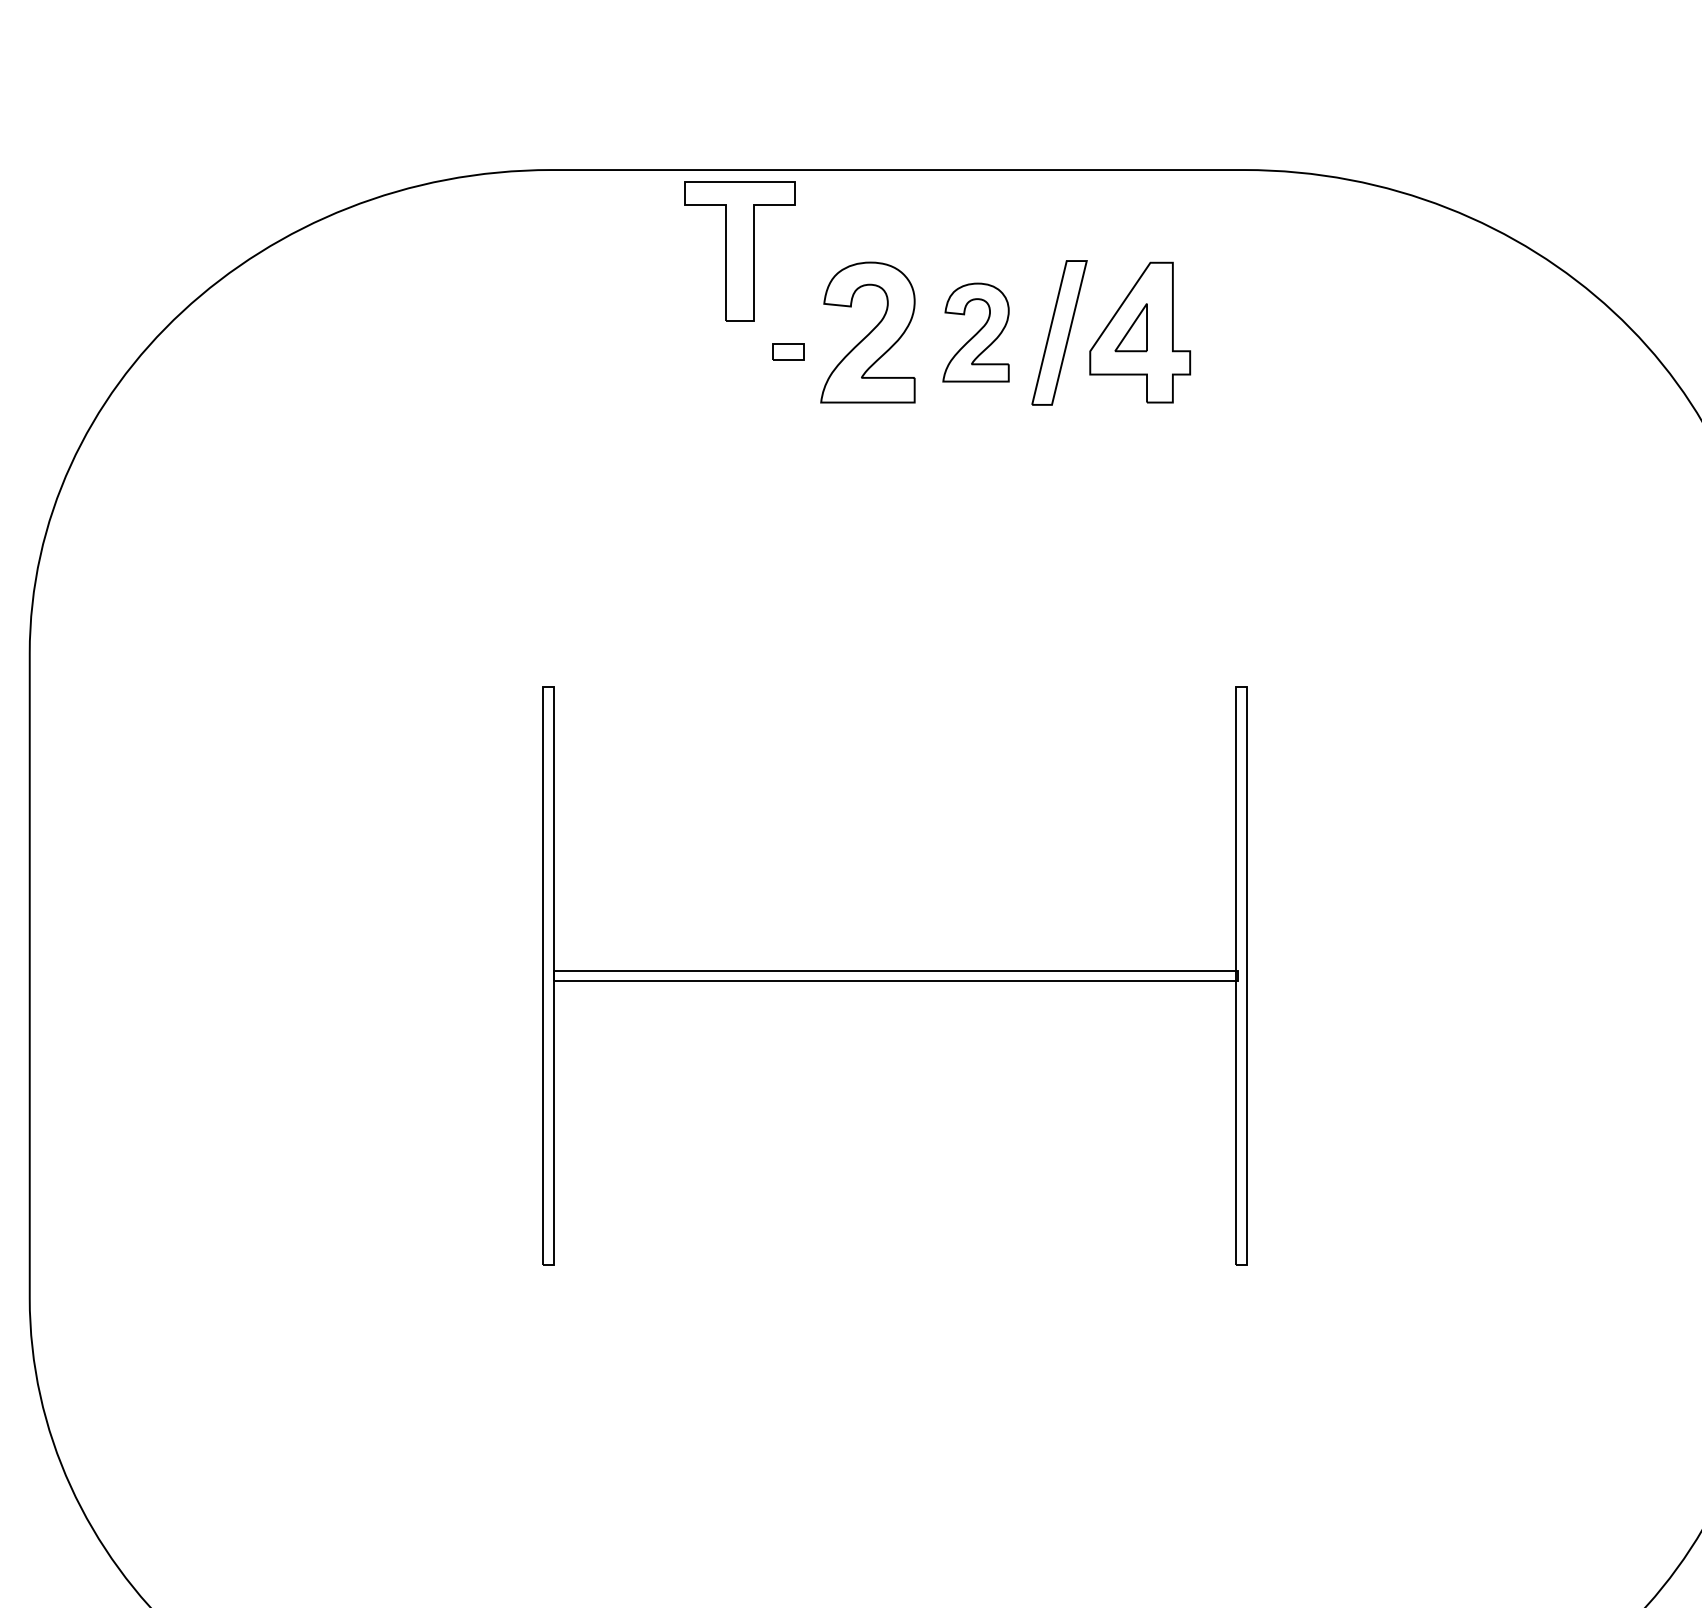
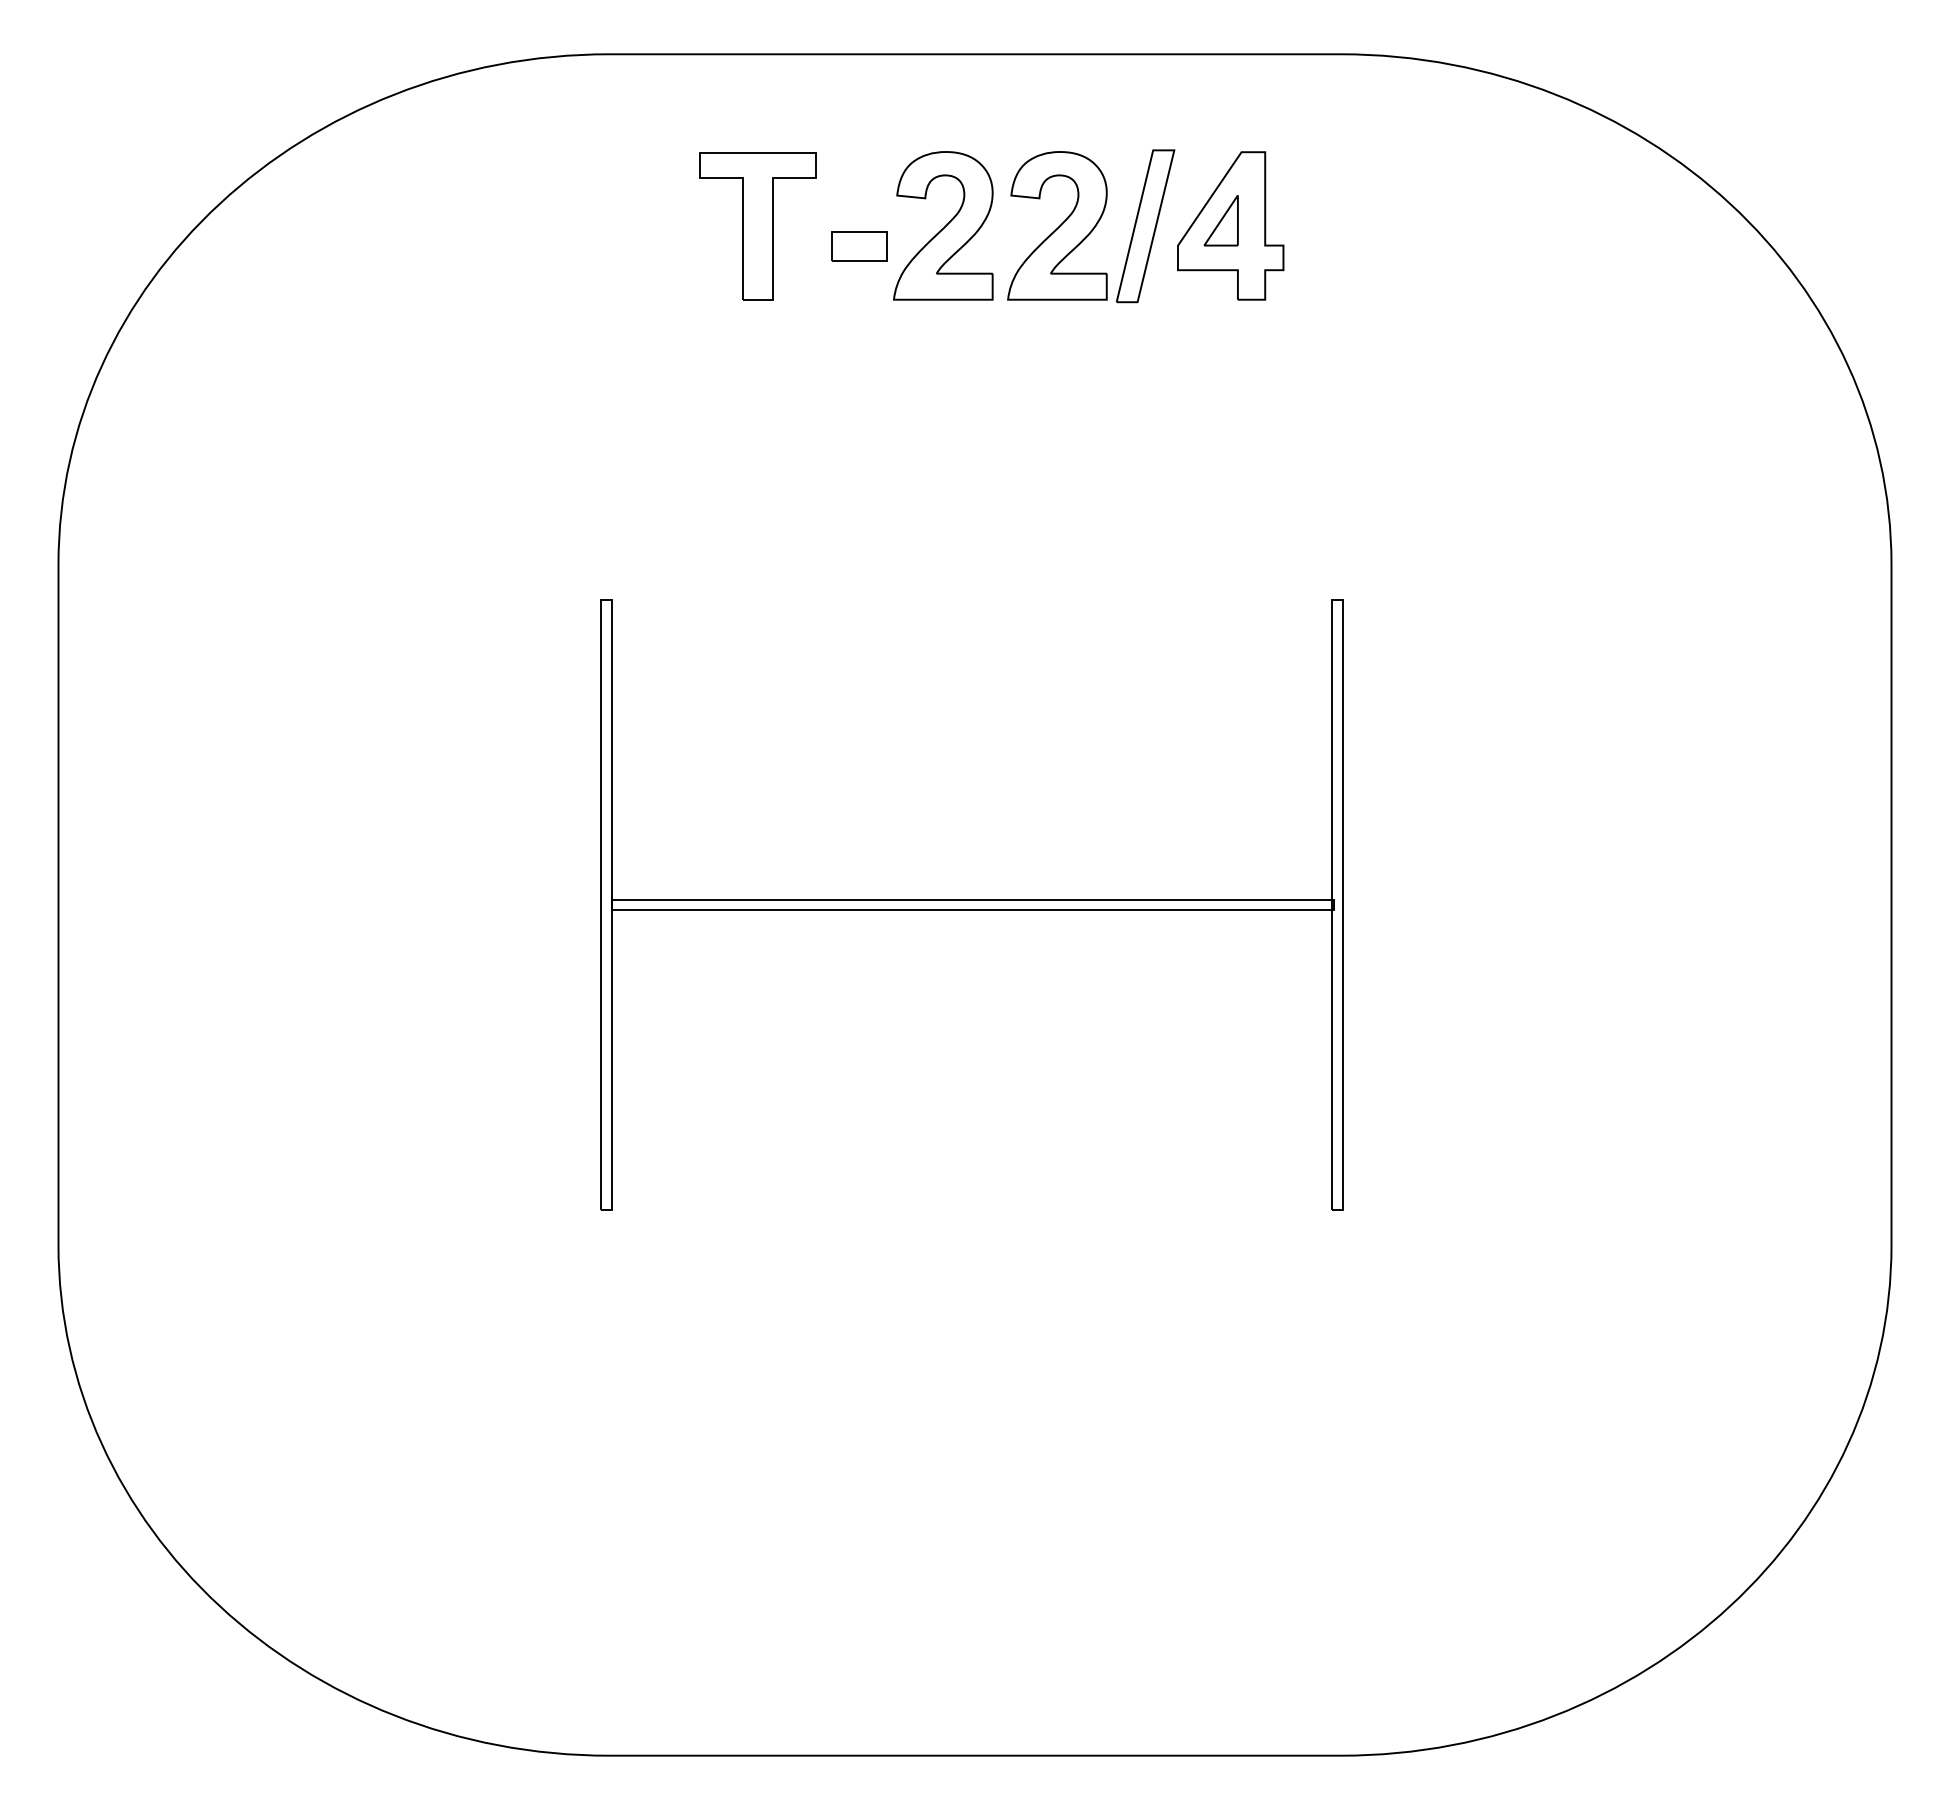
part: (739, 251) -> (757, 226), moved
part: (976, 332) -> (1057, 225), size x1.43
part: (788, 352) -> (859, 246), size x1.67

